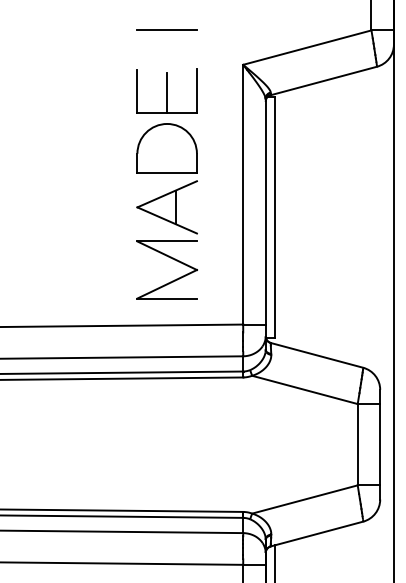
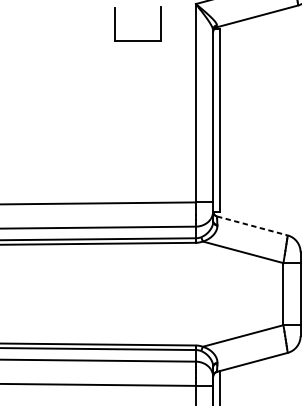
line: (167, 92) -> (138, 25), removed
part: (166, 211) -> (137, 116), removed
line: (317, 355) -> (252, 226), solid -> dashed

